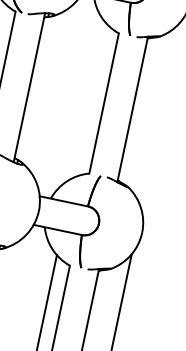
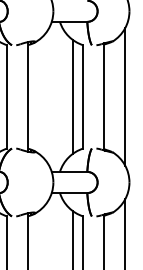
line: (89, 99) -> (72, 96), added
line: (161, 114) -> (125, 96), added

